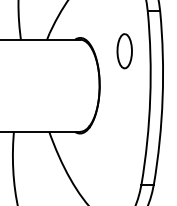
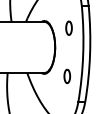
part: (123, 49) -> (68, 27), size x0.71
part: (121, 138) -> (67, 76), added

